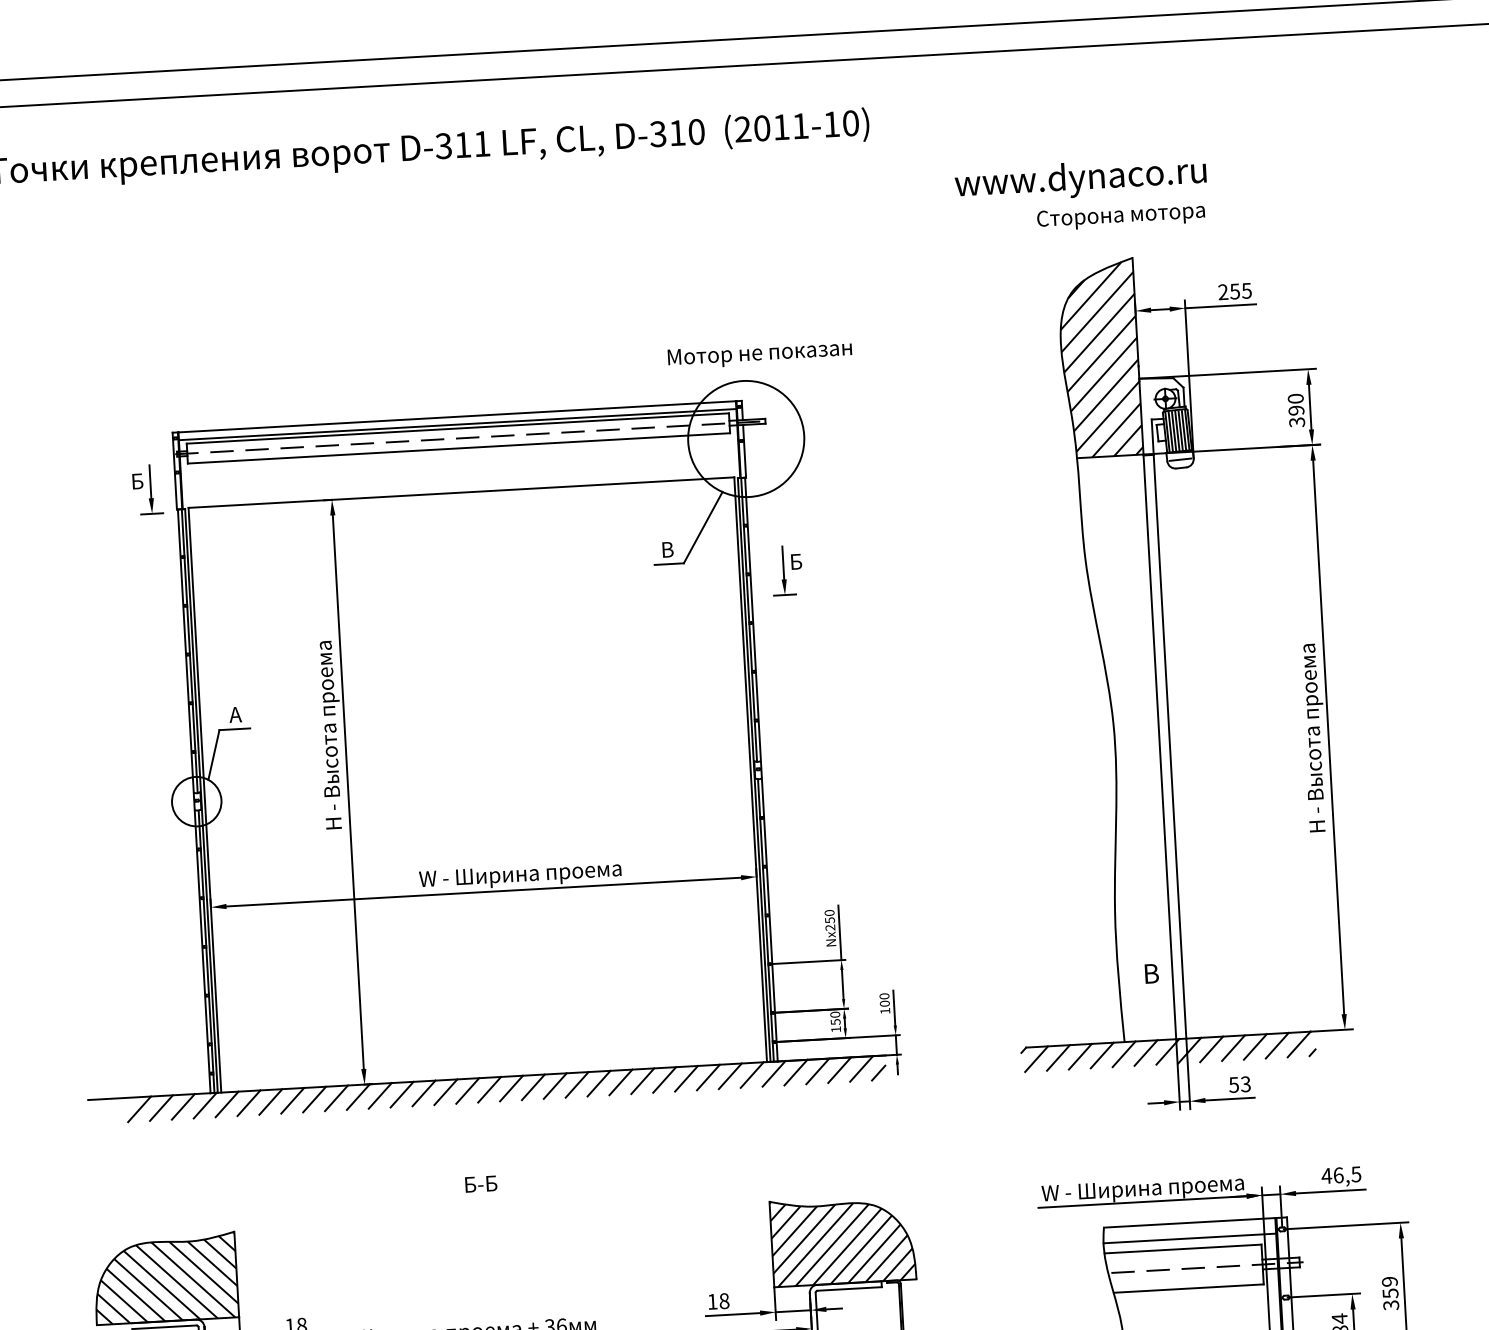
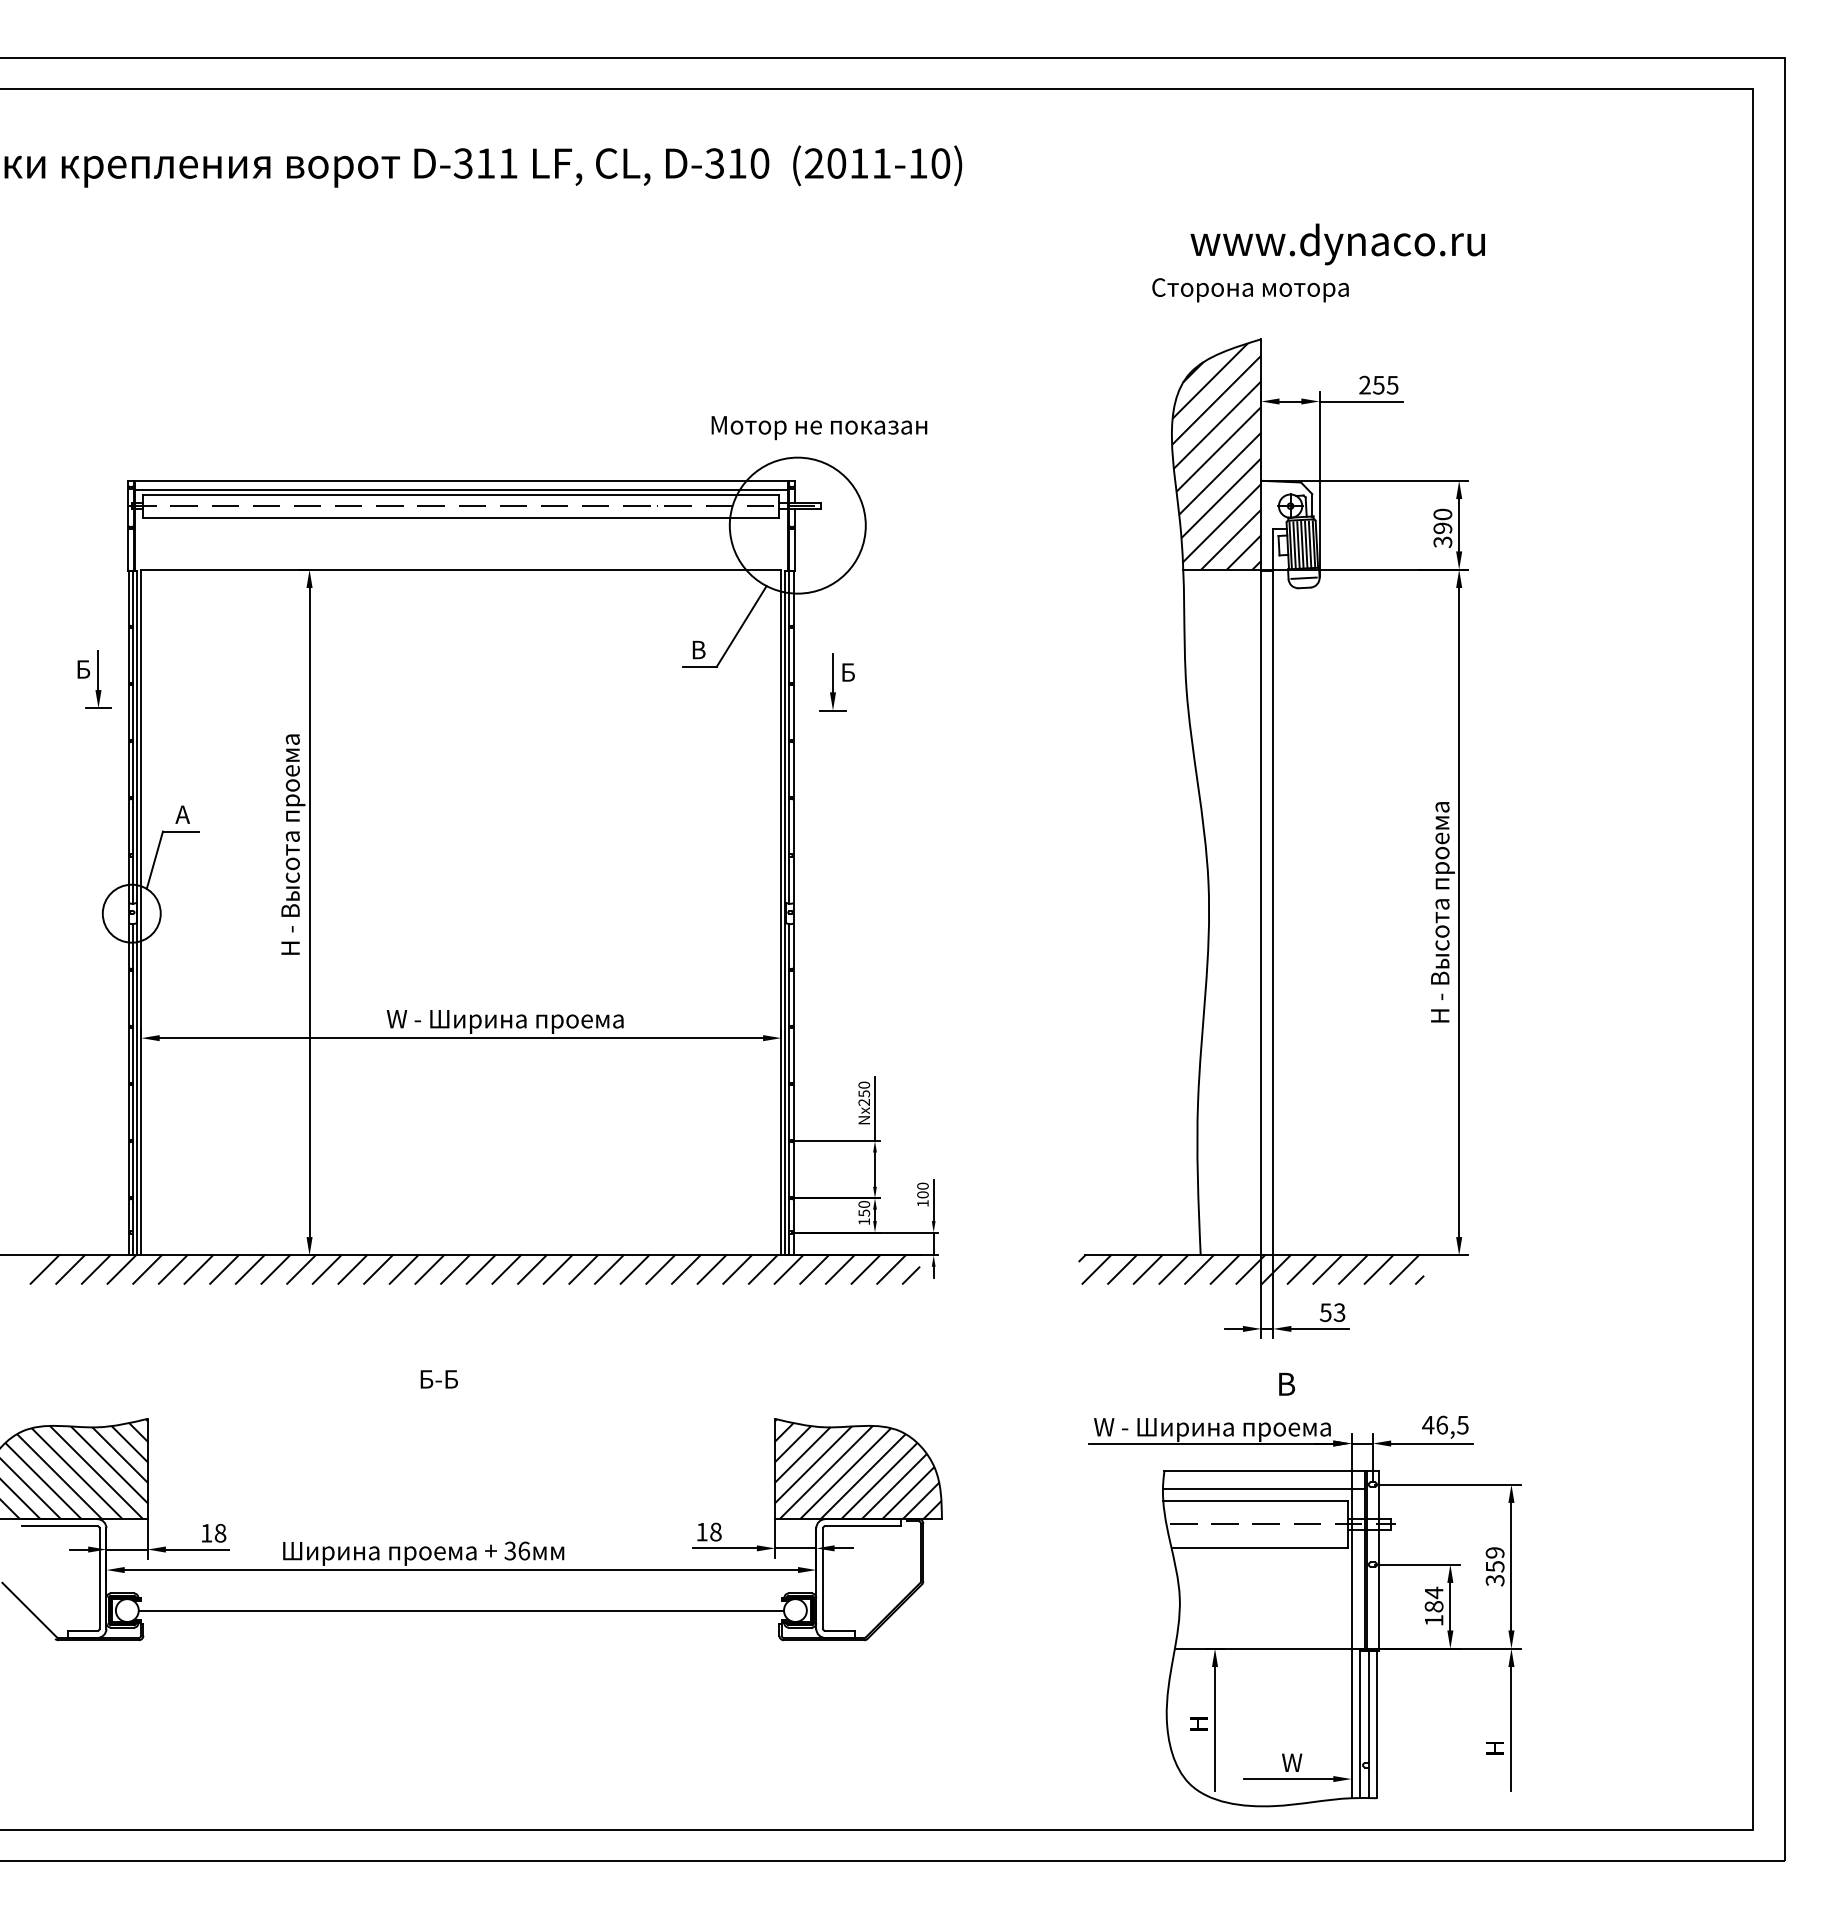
text: (1080, 179) -> (1337, 244), moved
part: (147, 489) -> (94, 679), moved
text: (1151, 973) -> (1286, 1383), moved

